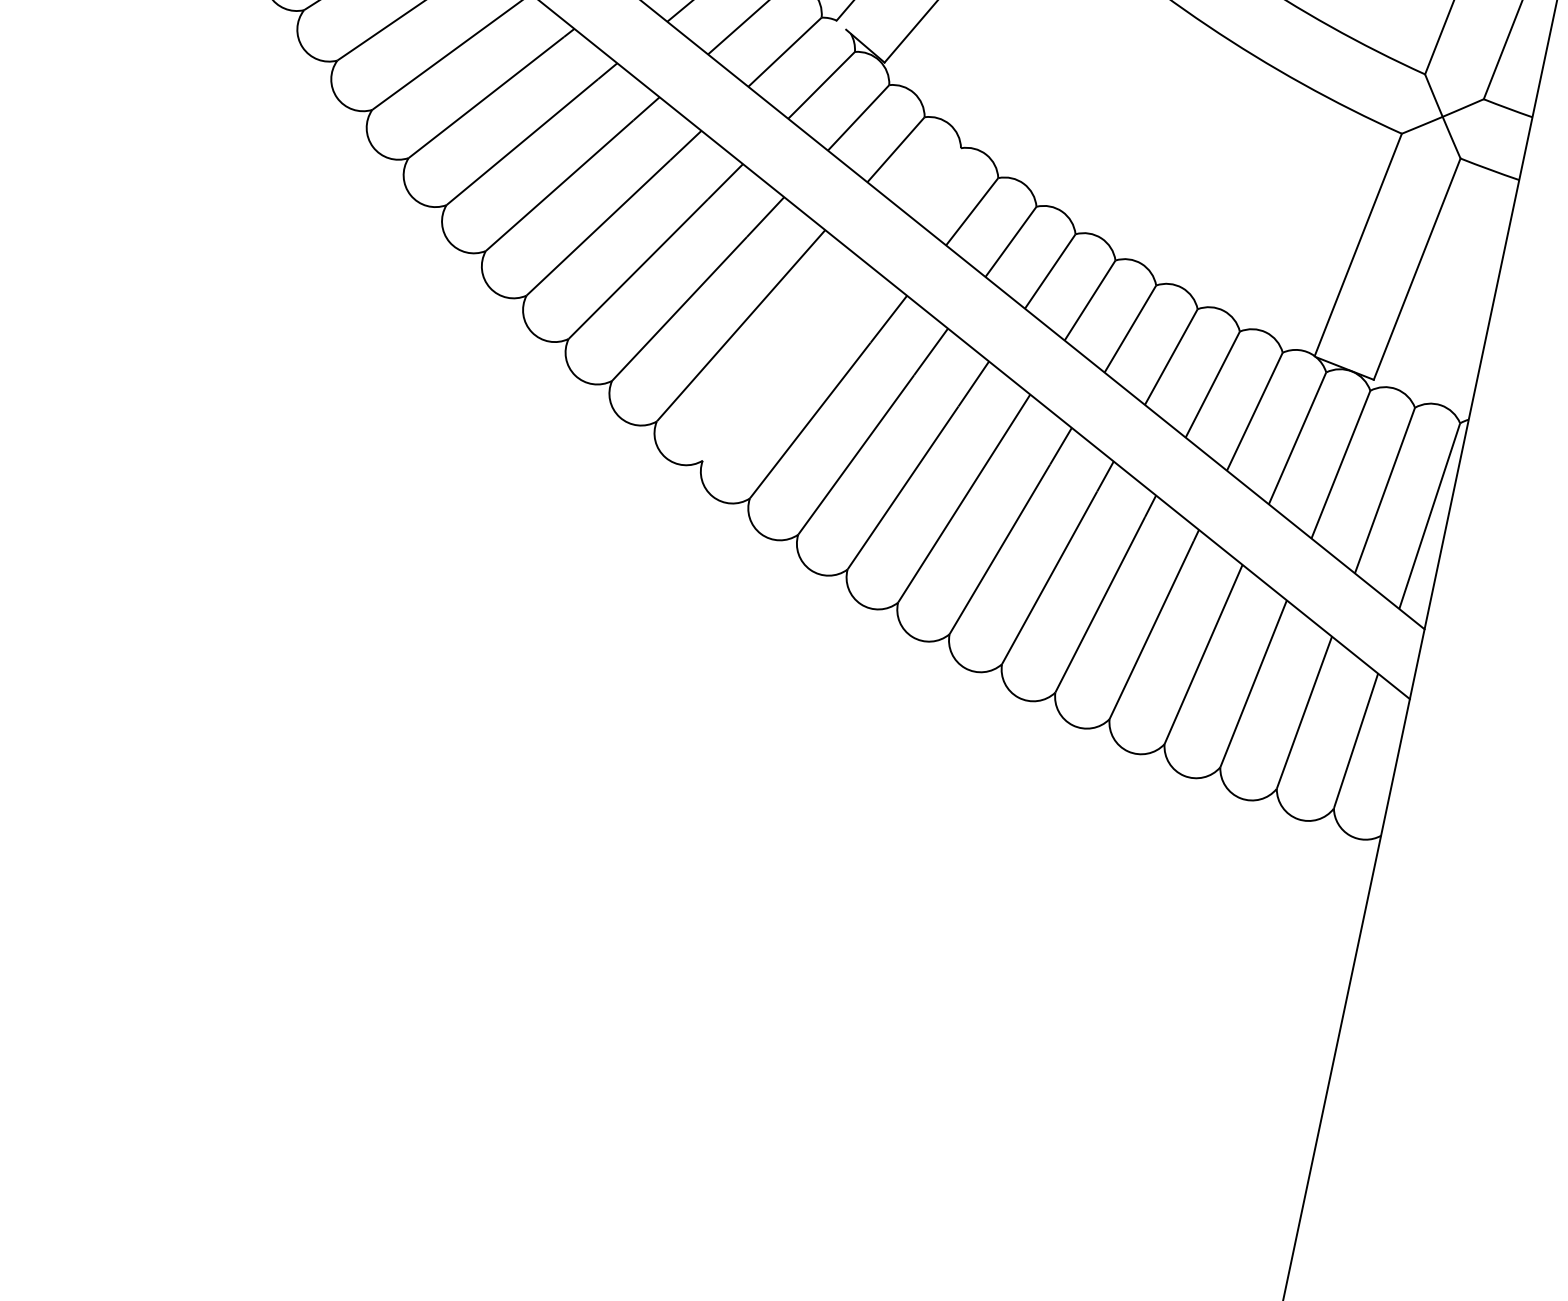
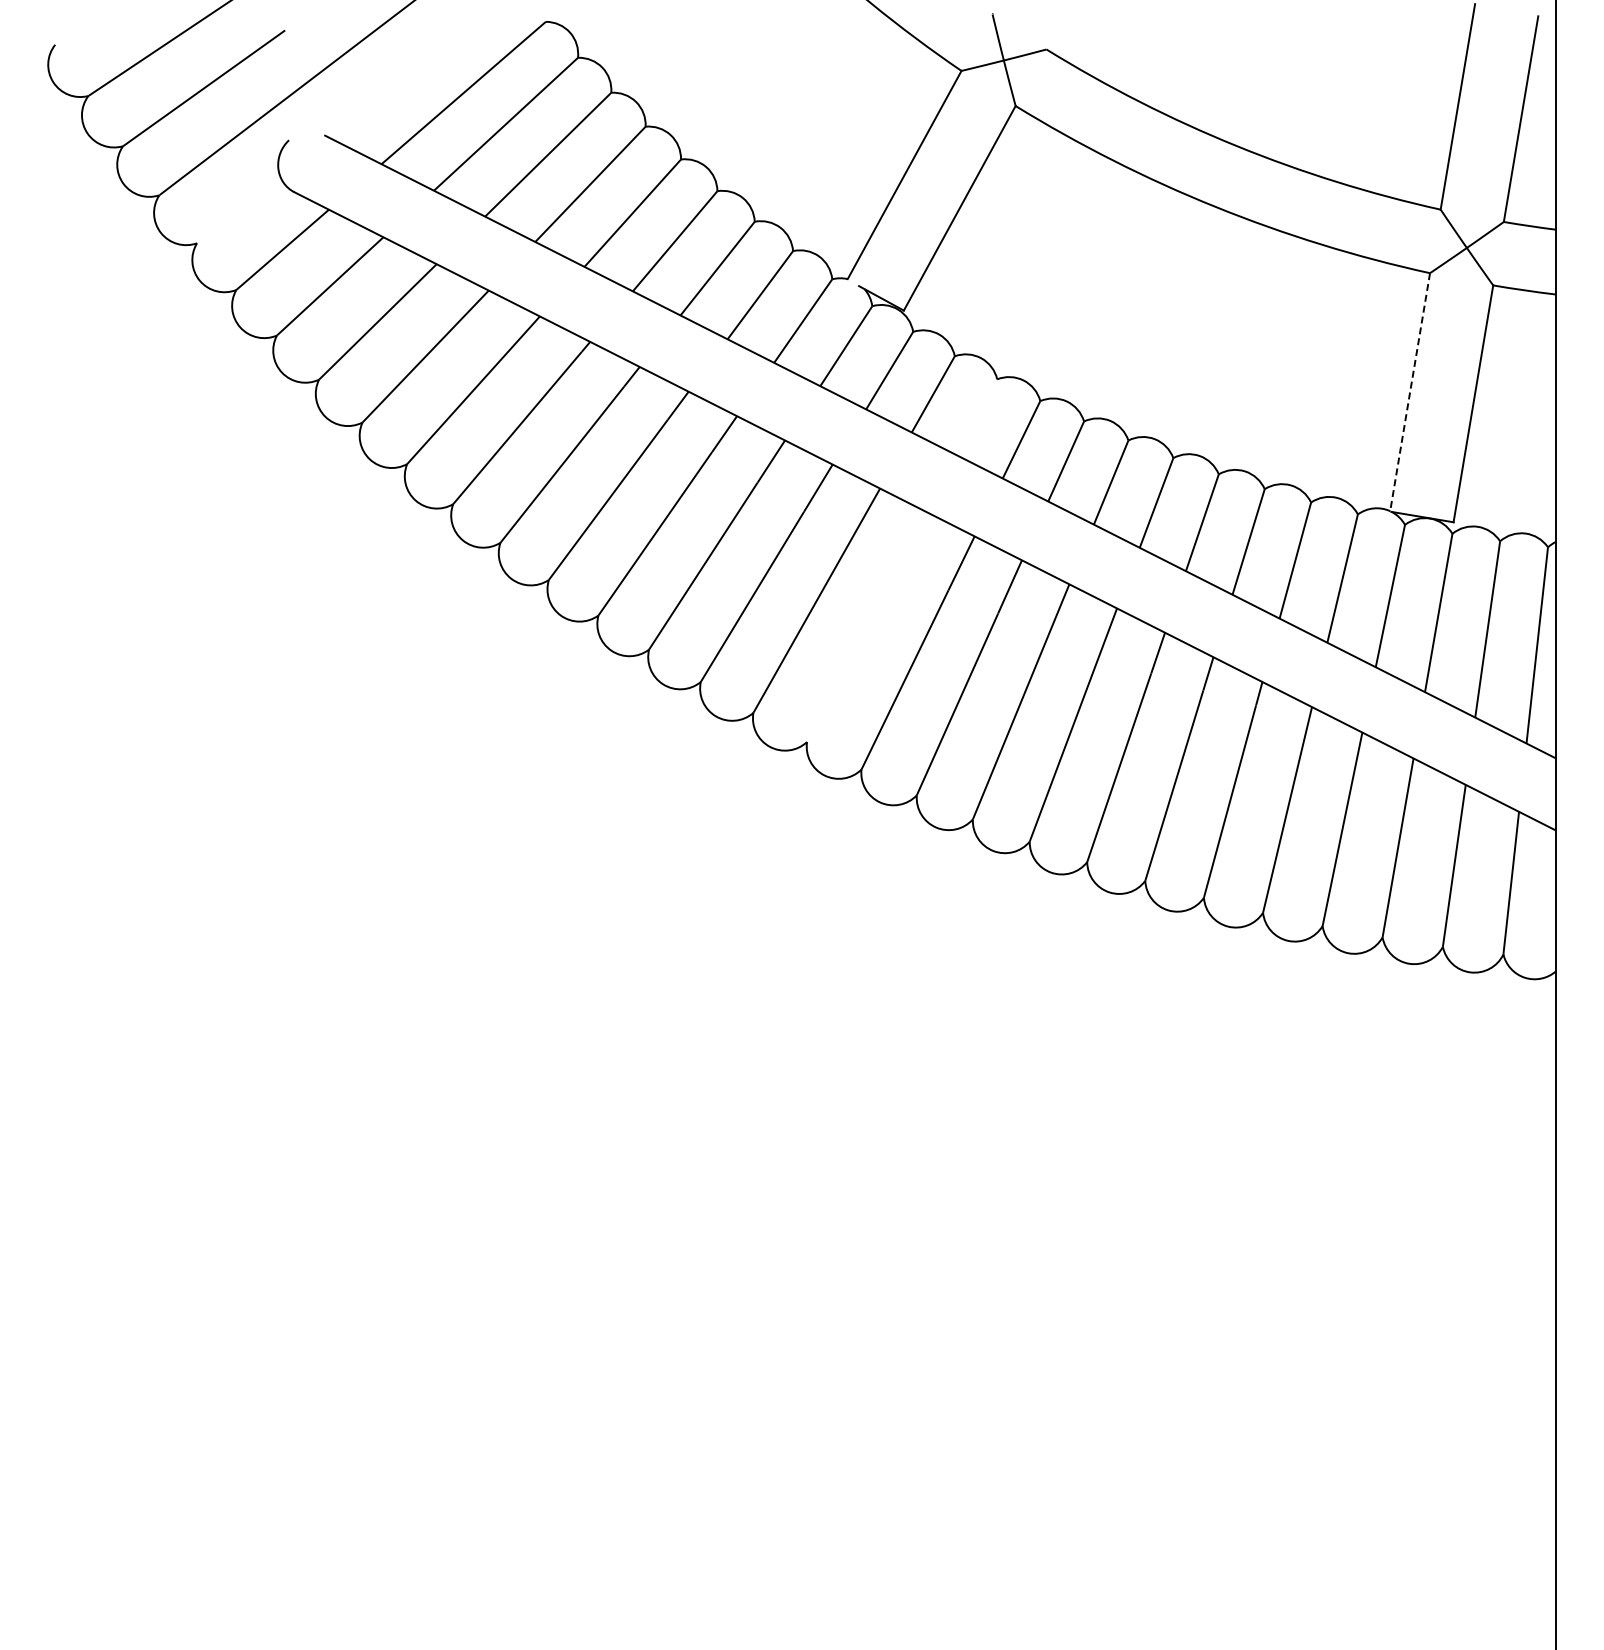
line: (1358, 245) -> (1410, 392), solid -> dashed

